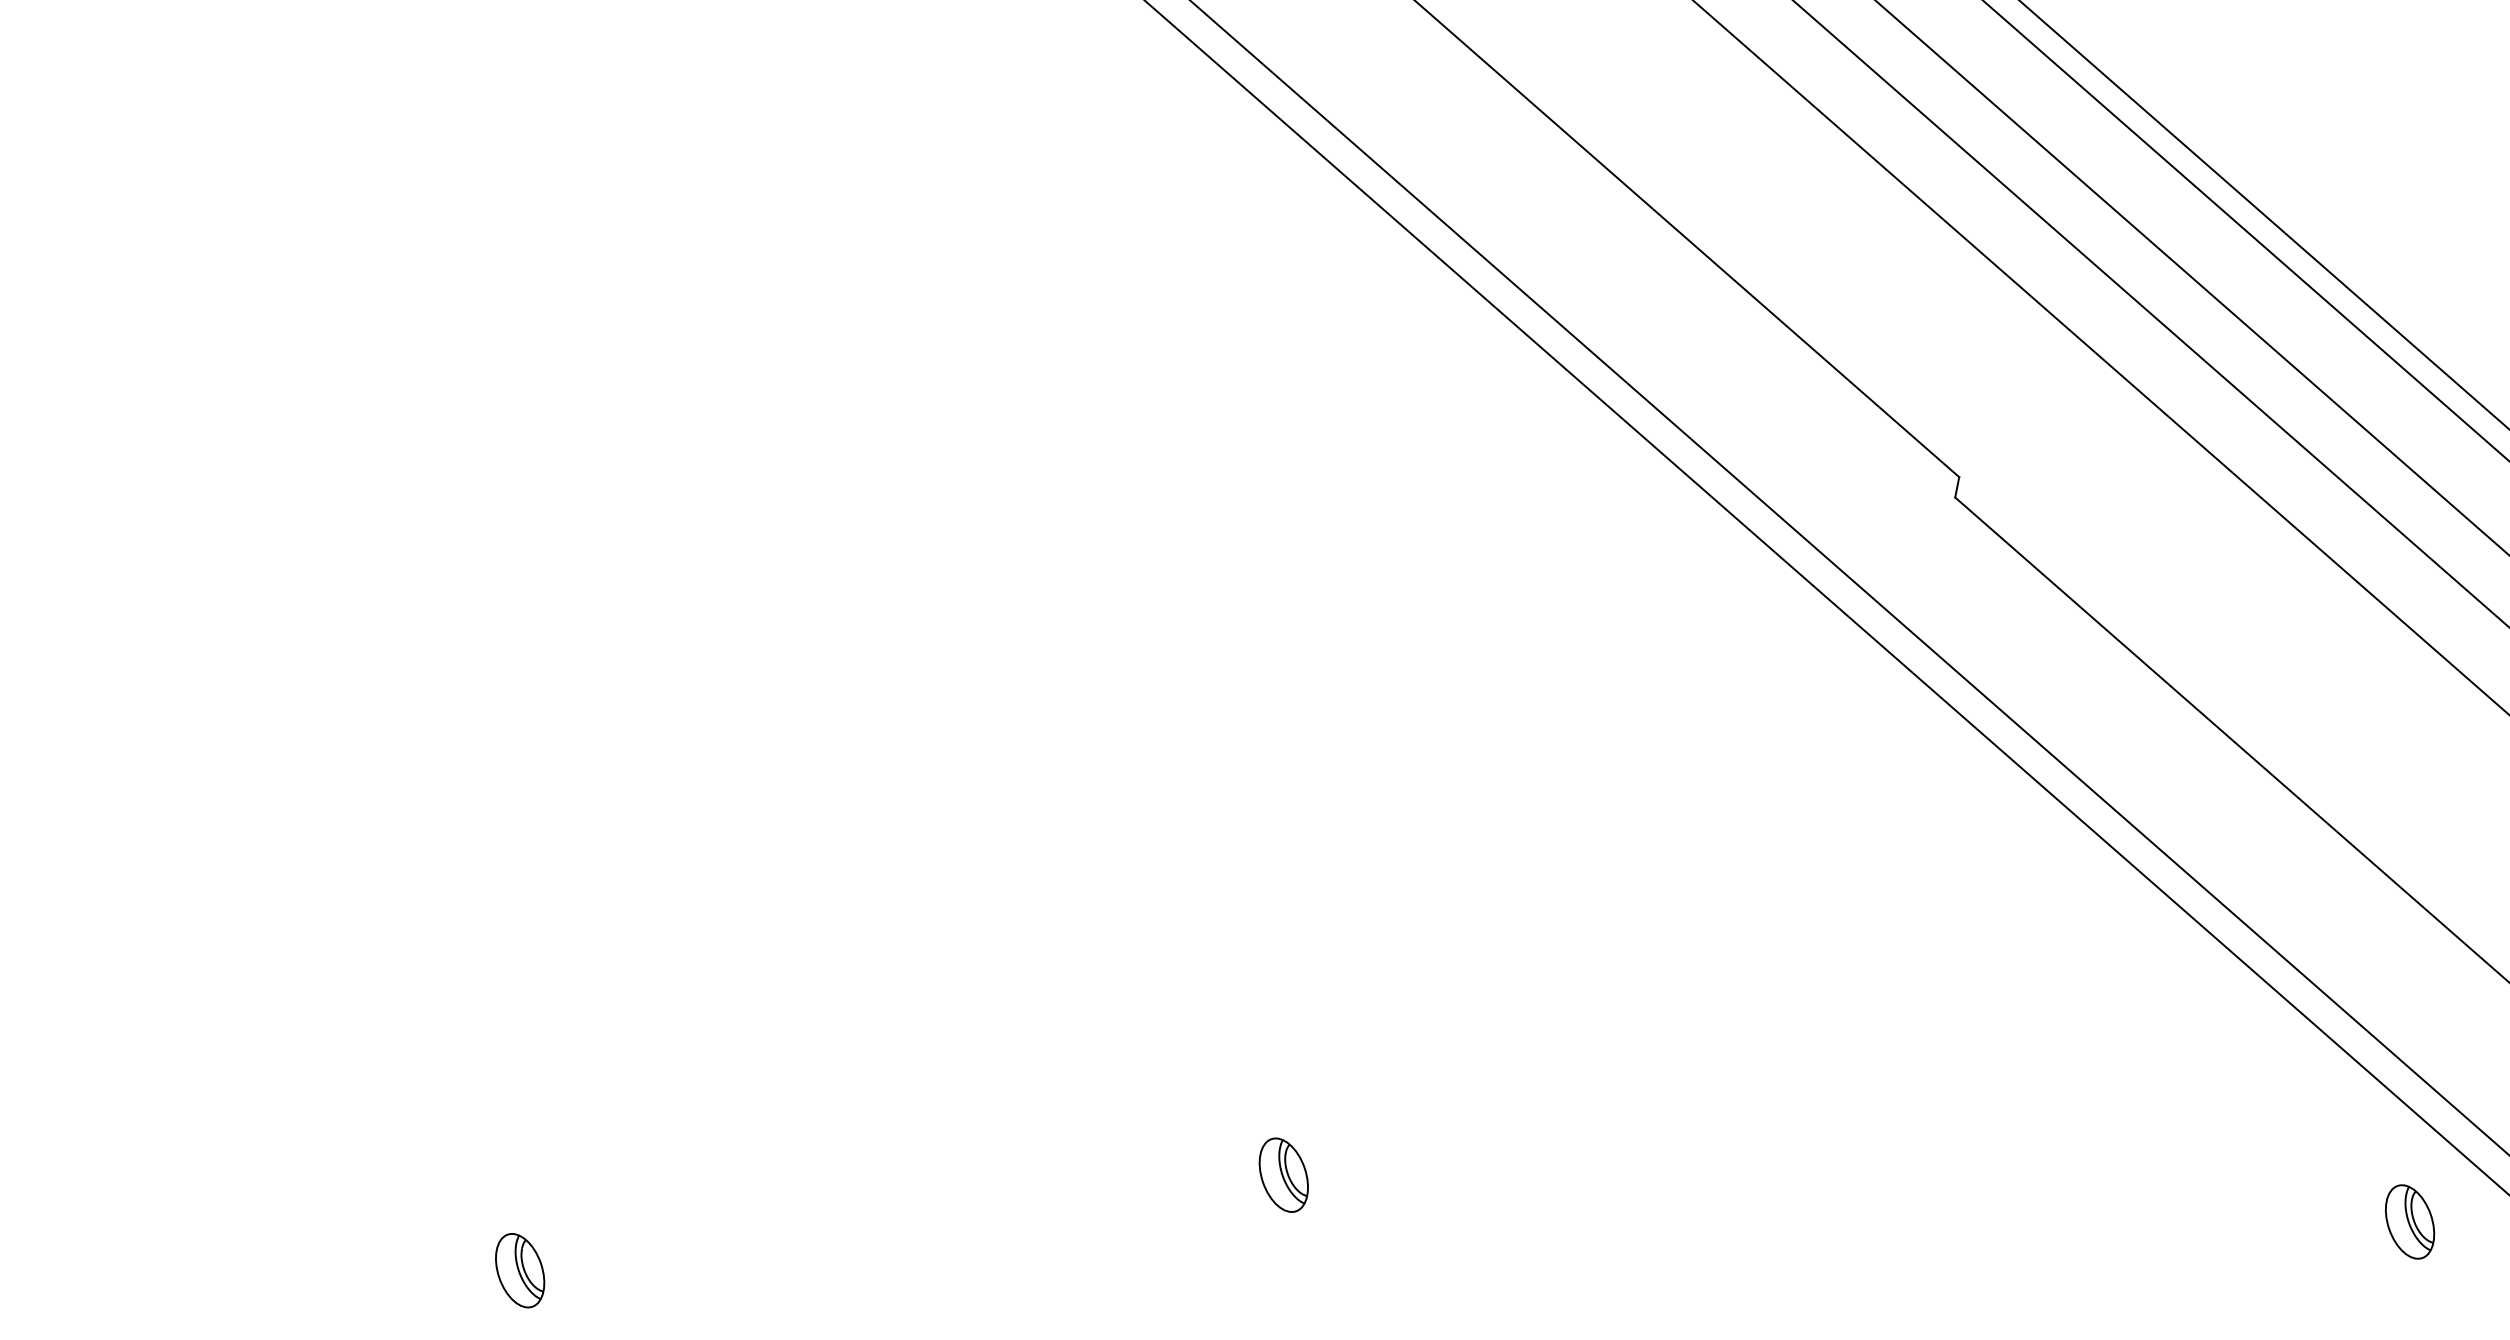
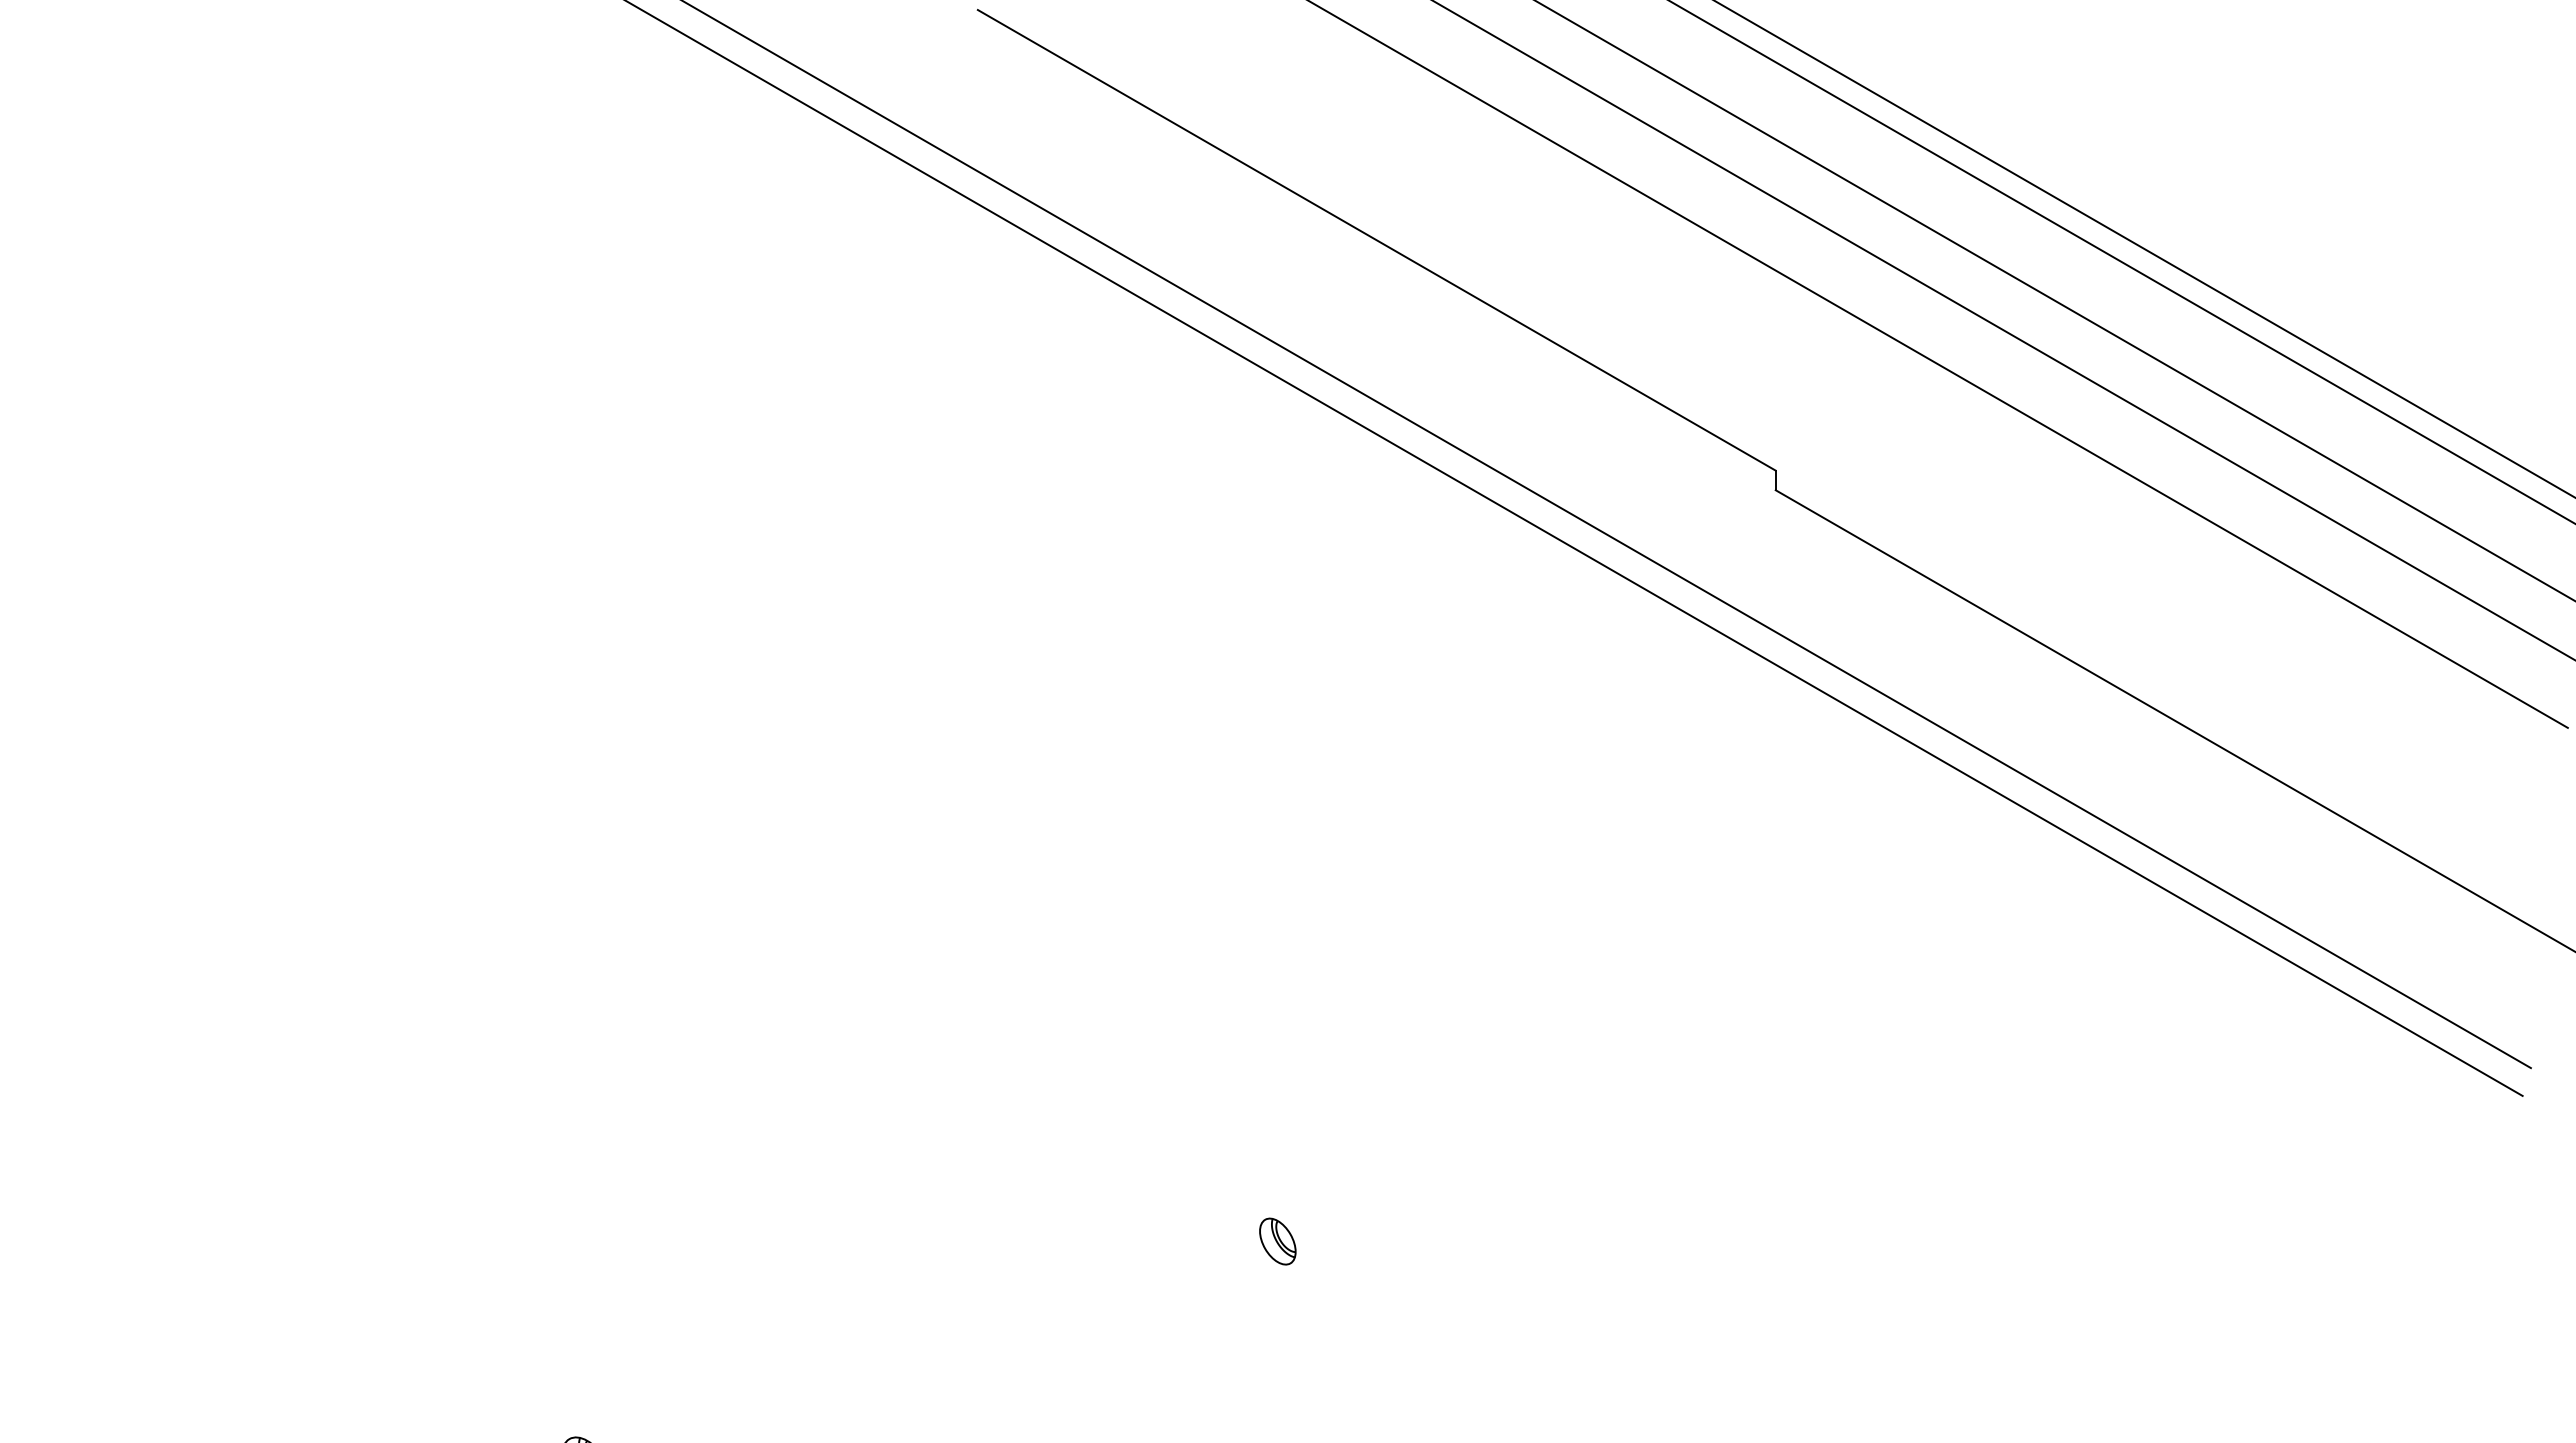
part: (1283, 1175) -> (1277, 1241), size x0.7
part: (2410, 1222) -> (2330, 1078), removed

